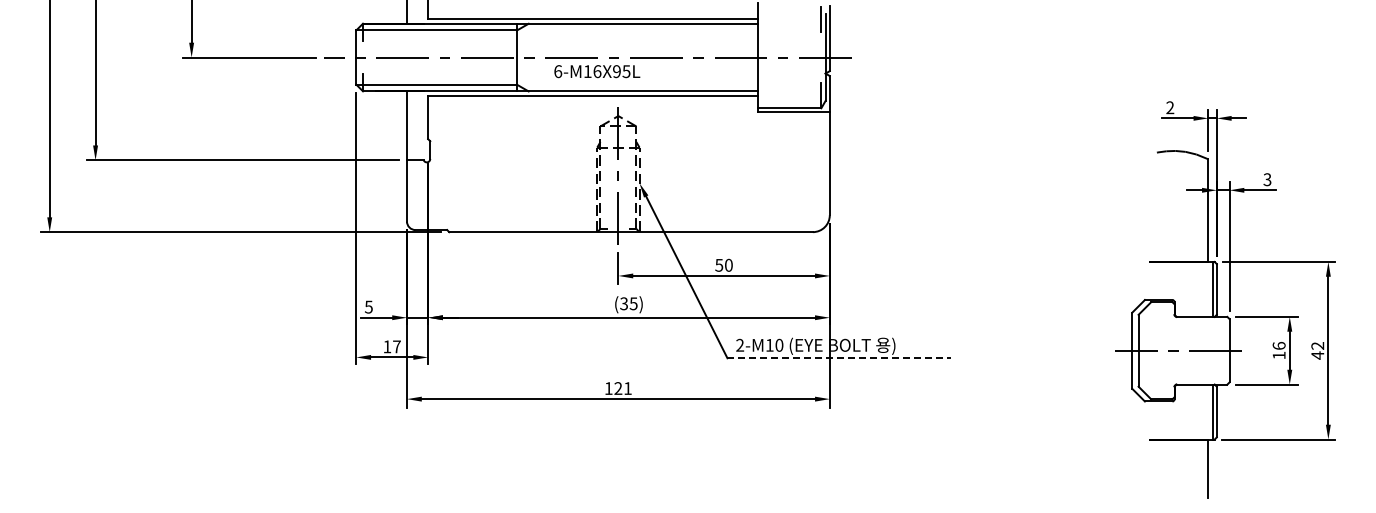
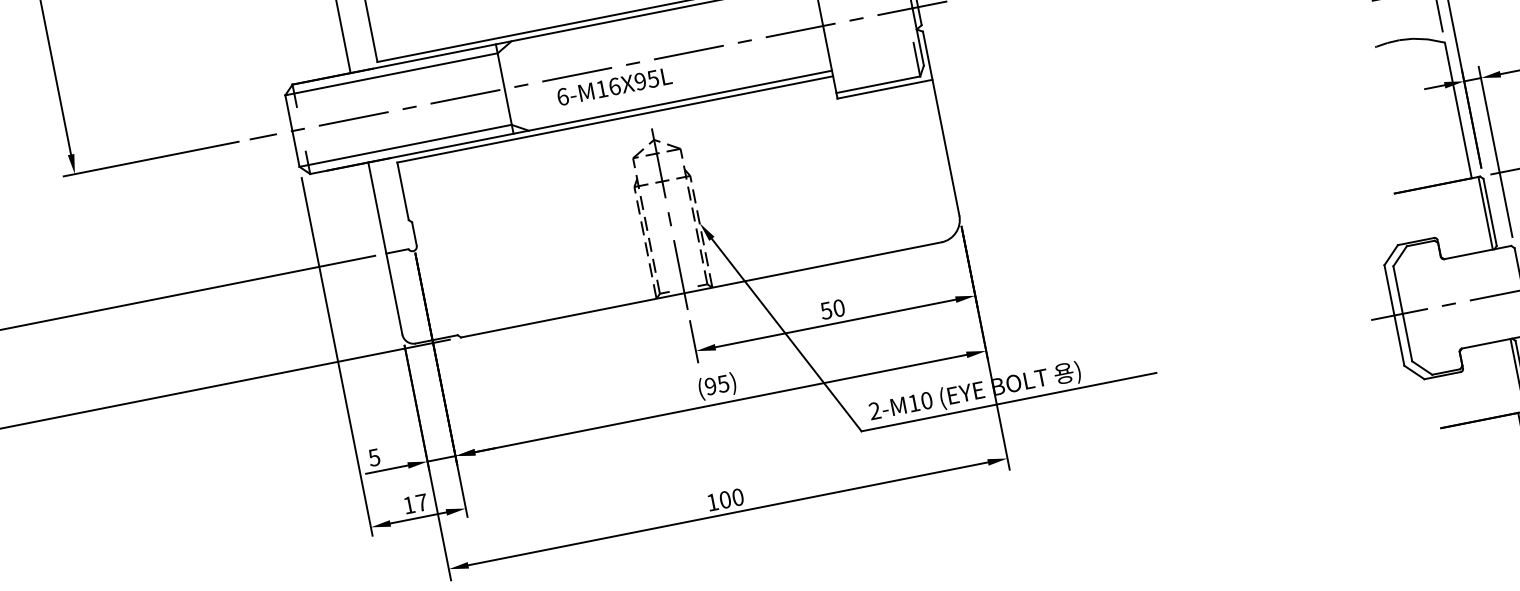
text: (623, 303) -> (709, 386), (35) -> (95)
line: (839, 358) -> (1009, 402), dashed -> solid
text: (622, 388) -> (730, 498), 121 -> 100

